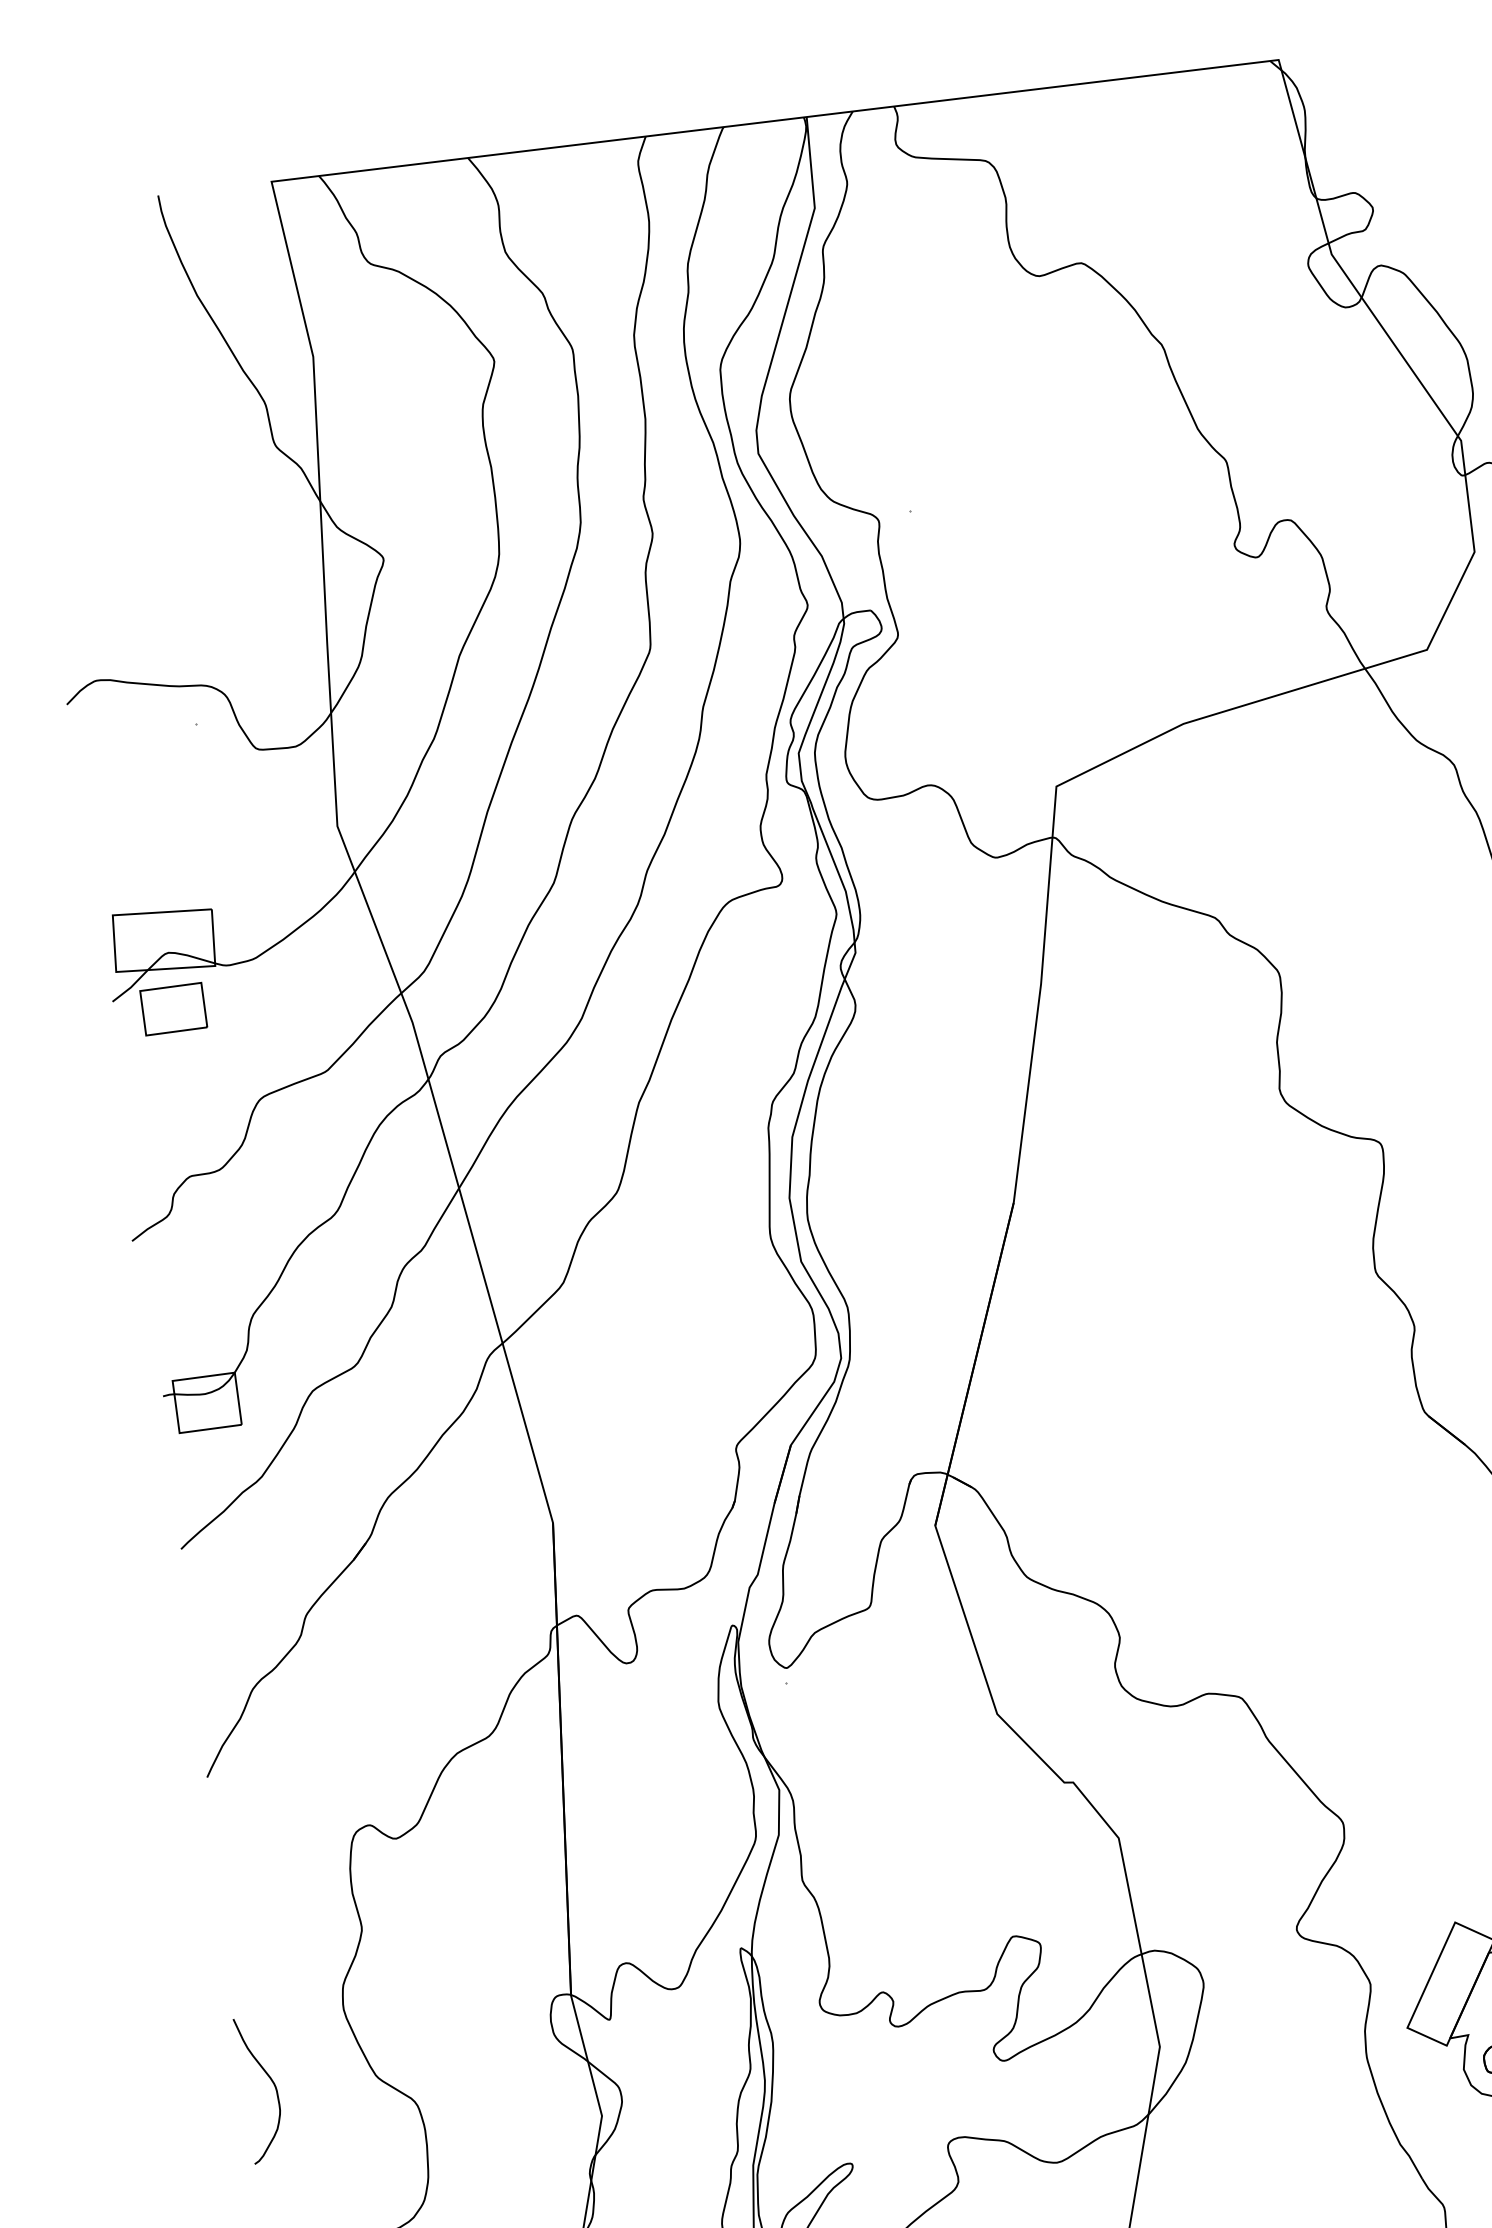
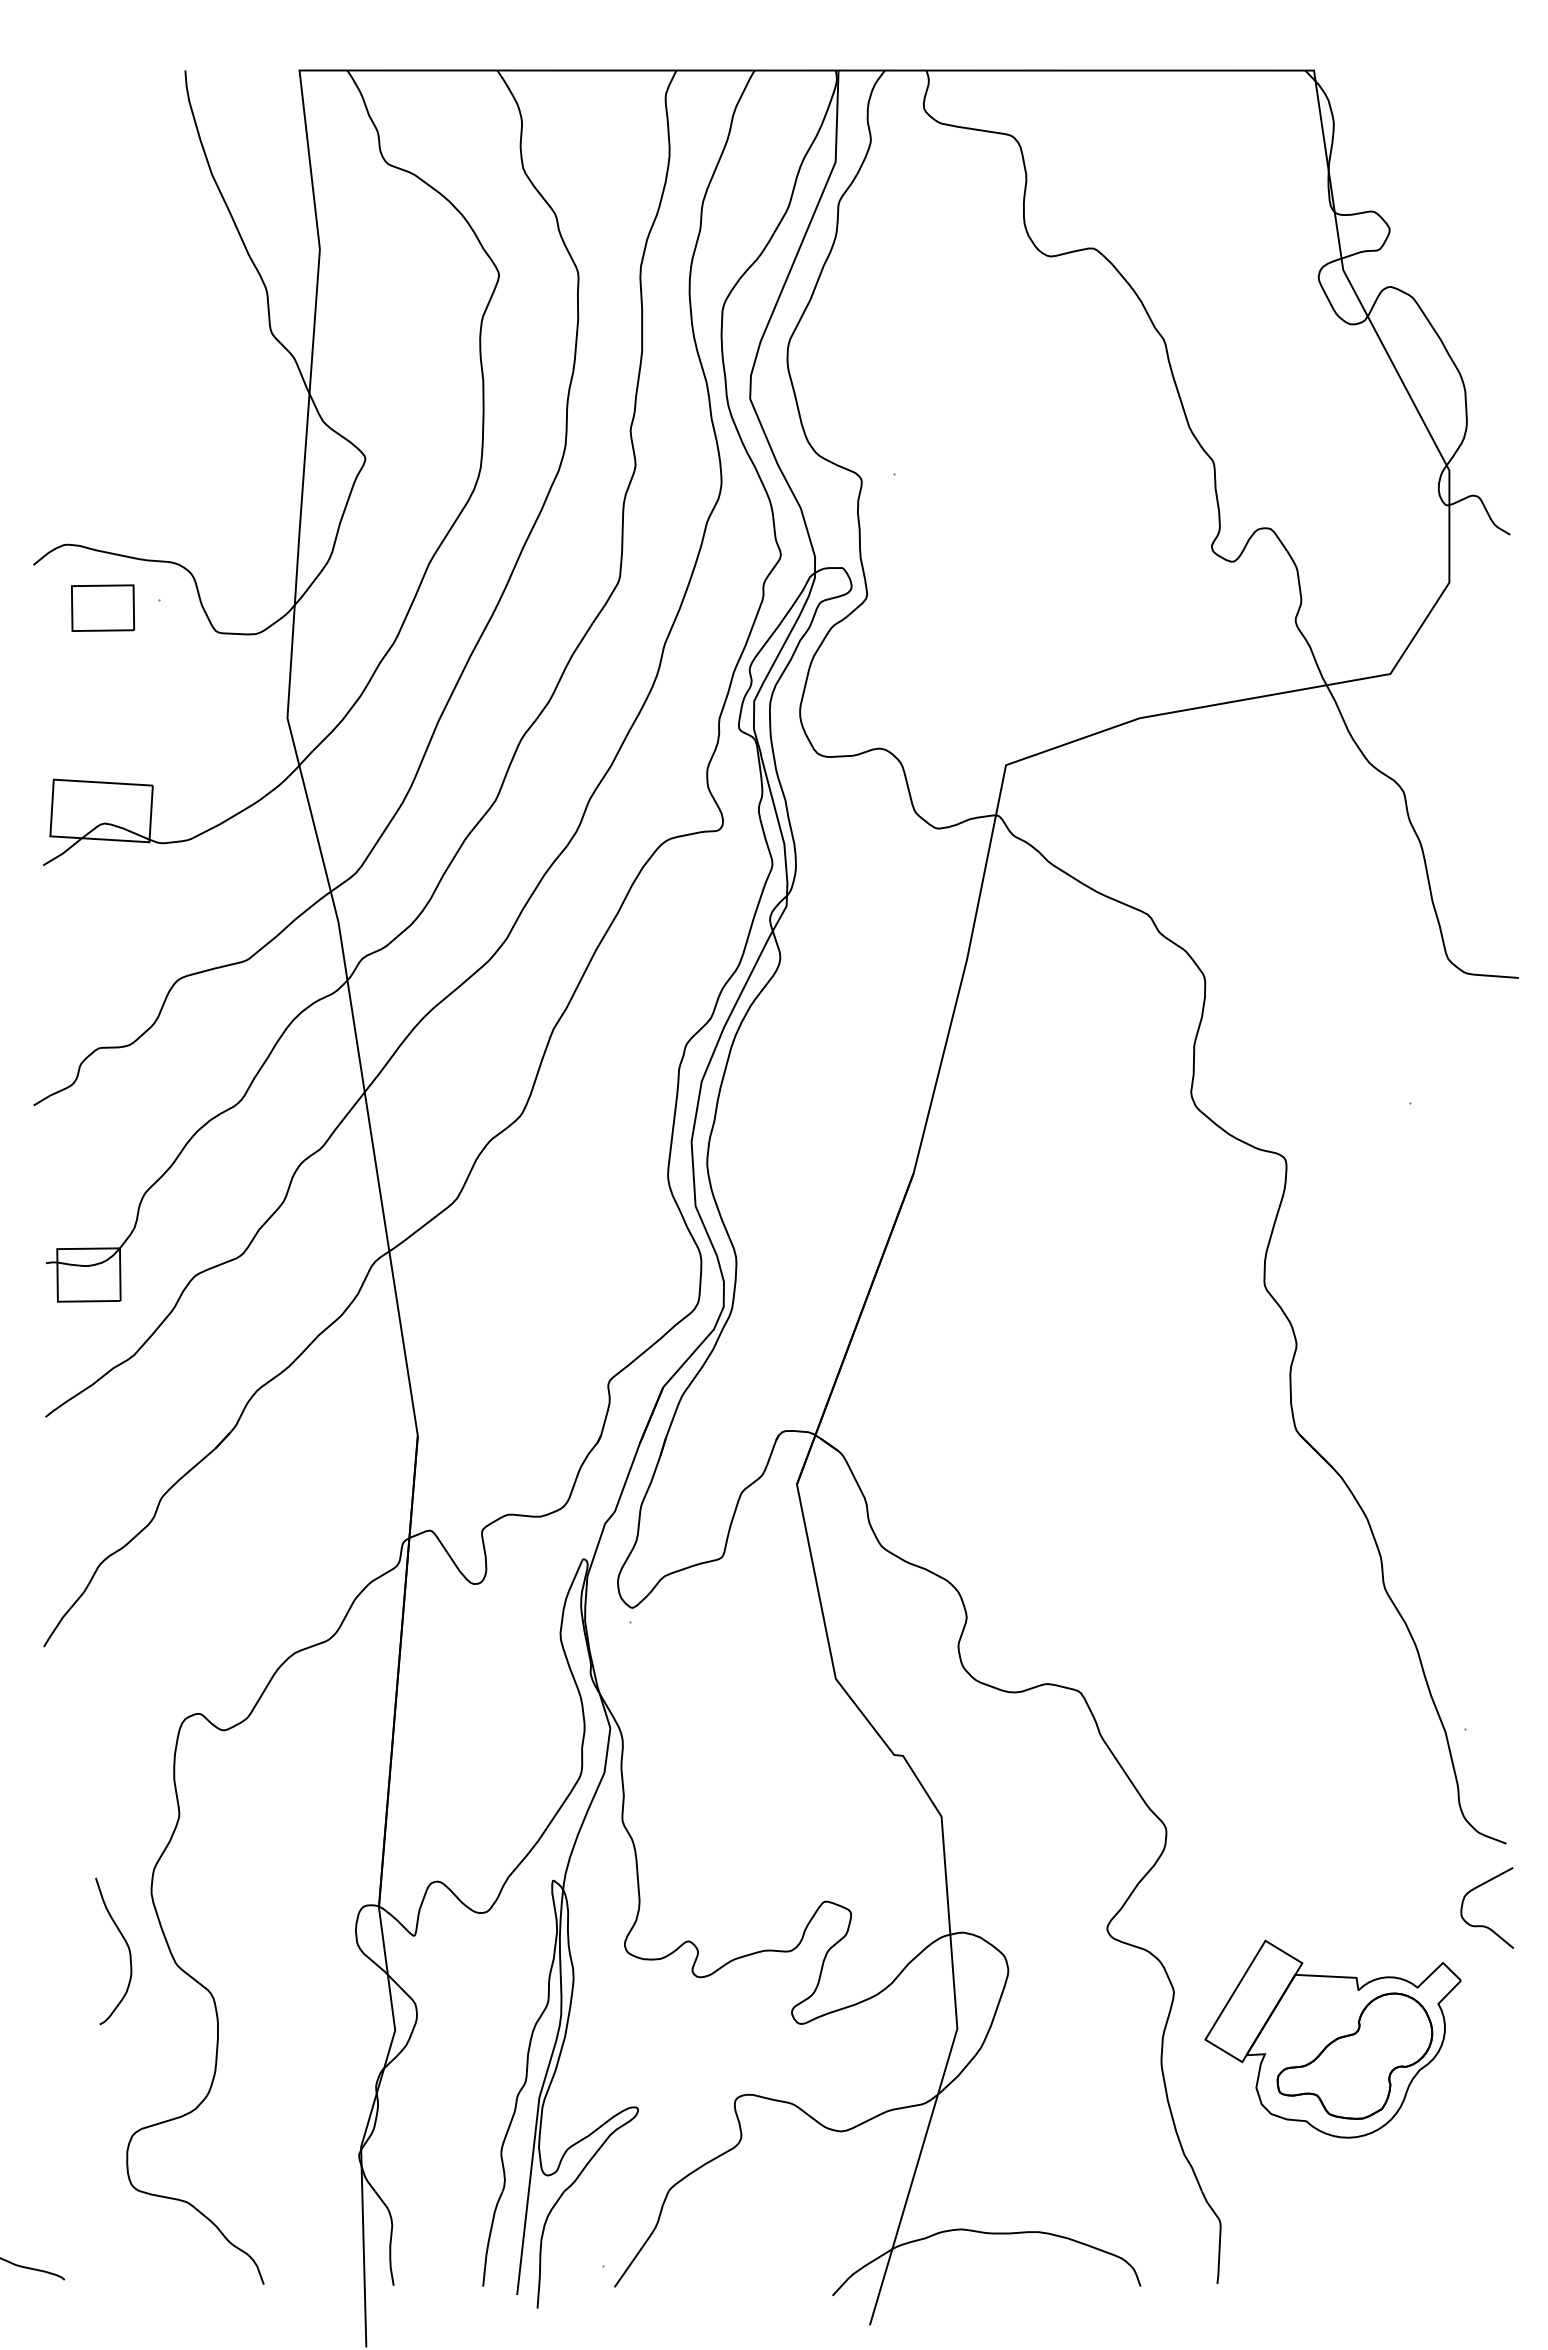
part: (174, 1008) -> (103, 607), moved
curve: (271, 2082) -> (126, 1945), moved

